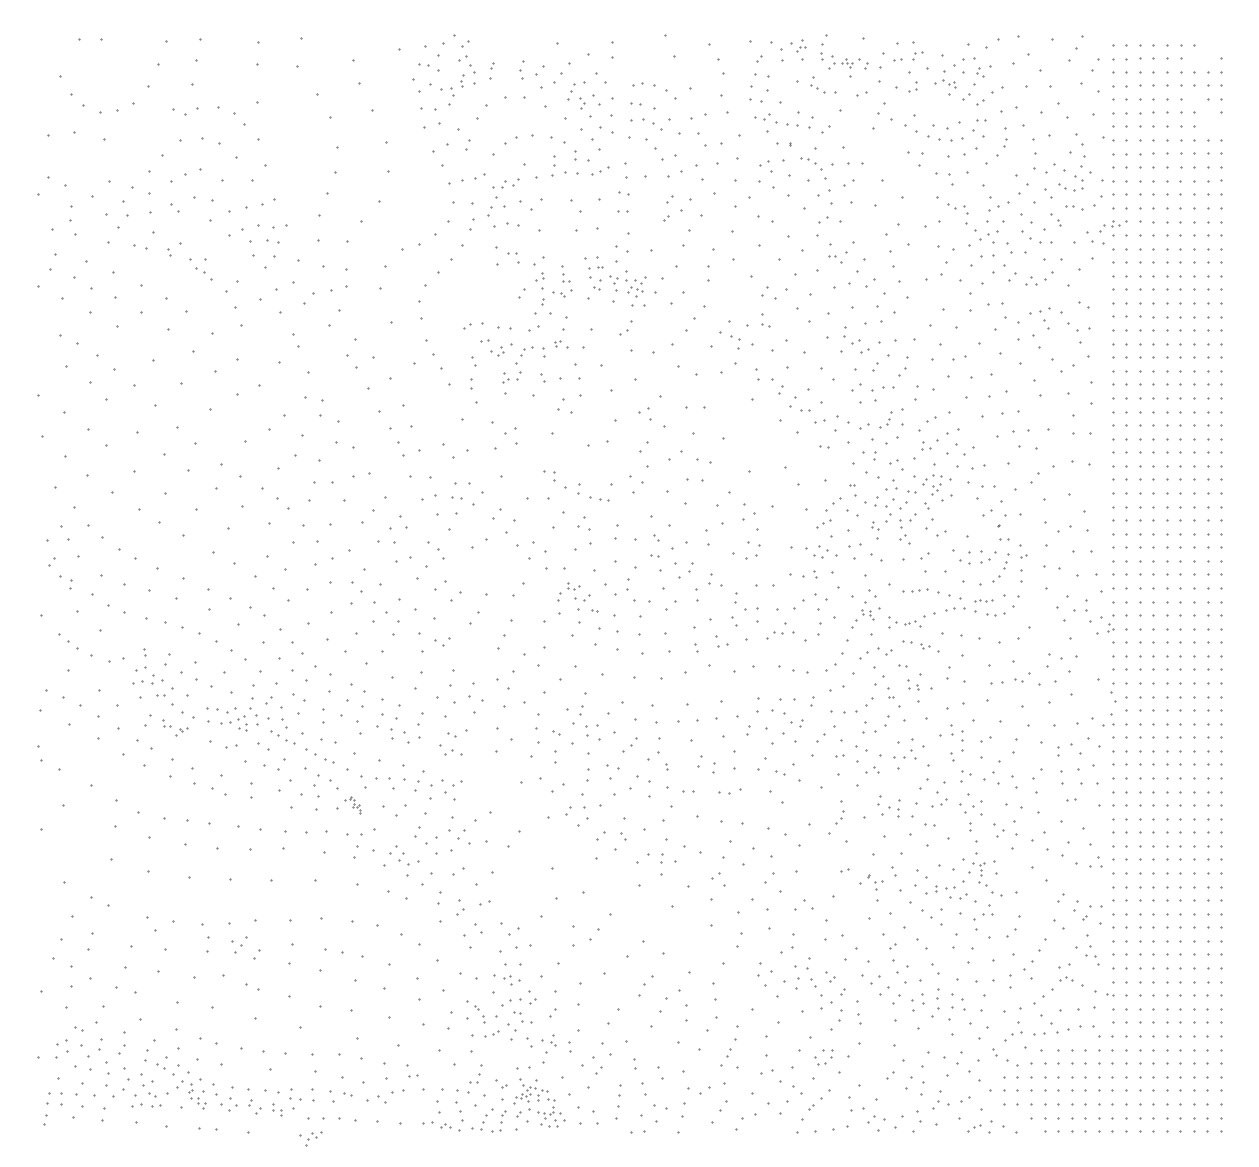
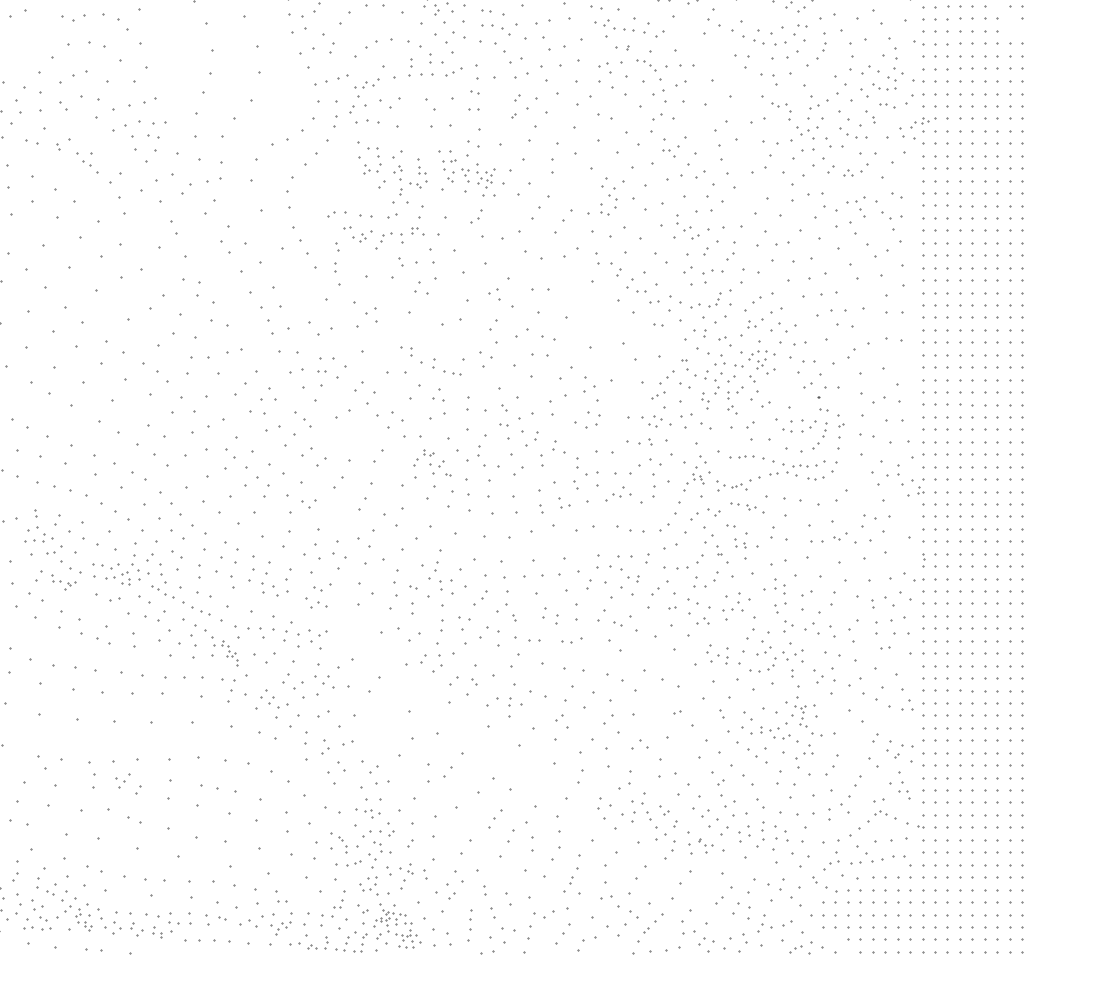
part: (735, 342) -> (612, 201), moved
part: (511, 377) -> (371, 168), moved
part: (983, 600) -> (804, 465), size x1.43
part: (1114, 703) -> (924, 560), size x0.62
part: (352, 804) -> (226, 652), size x1.67
part: (839, 817) -> (771, 664), moved
part: (875, 882) -> (705, 845), moved
part: (823, 1057) -> (368, 884), moved
part: (461, 1121) -> (326, 943), size x0.62
part: (310, 1138) -> (280, 928), moved

